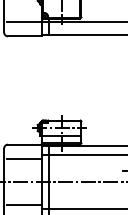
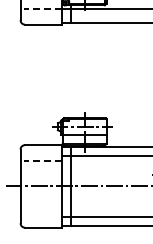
line: (23, 21) -> (42, 8), solid -> dashed
line: (23, 158) -> (42, 160), solid -> dashed
line: (23, 204) -> (42, 211), removed

